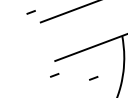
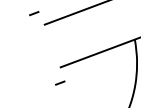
line: (93, 78) -> (103, 86), removed

